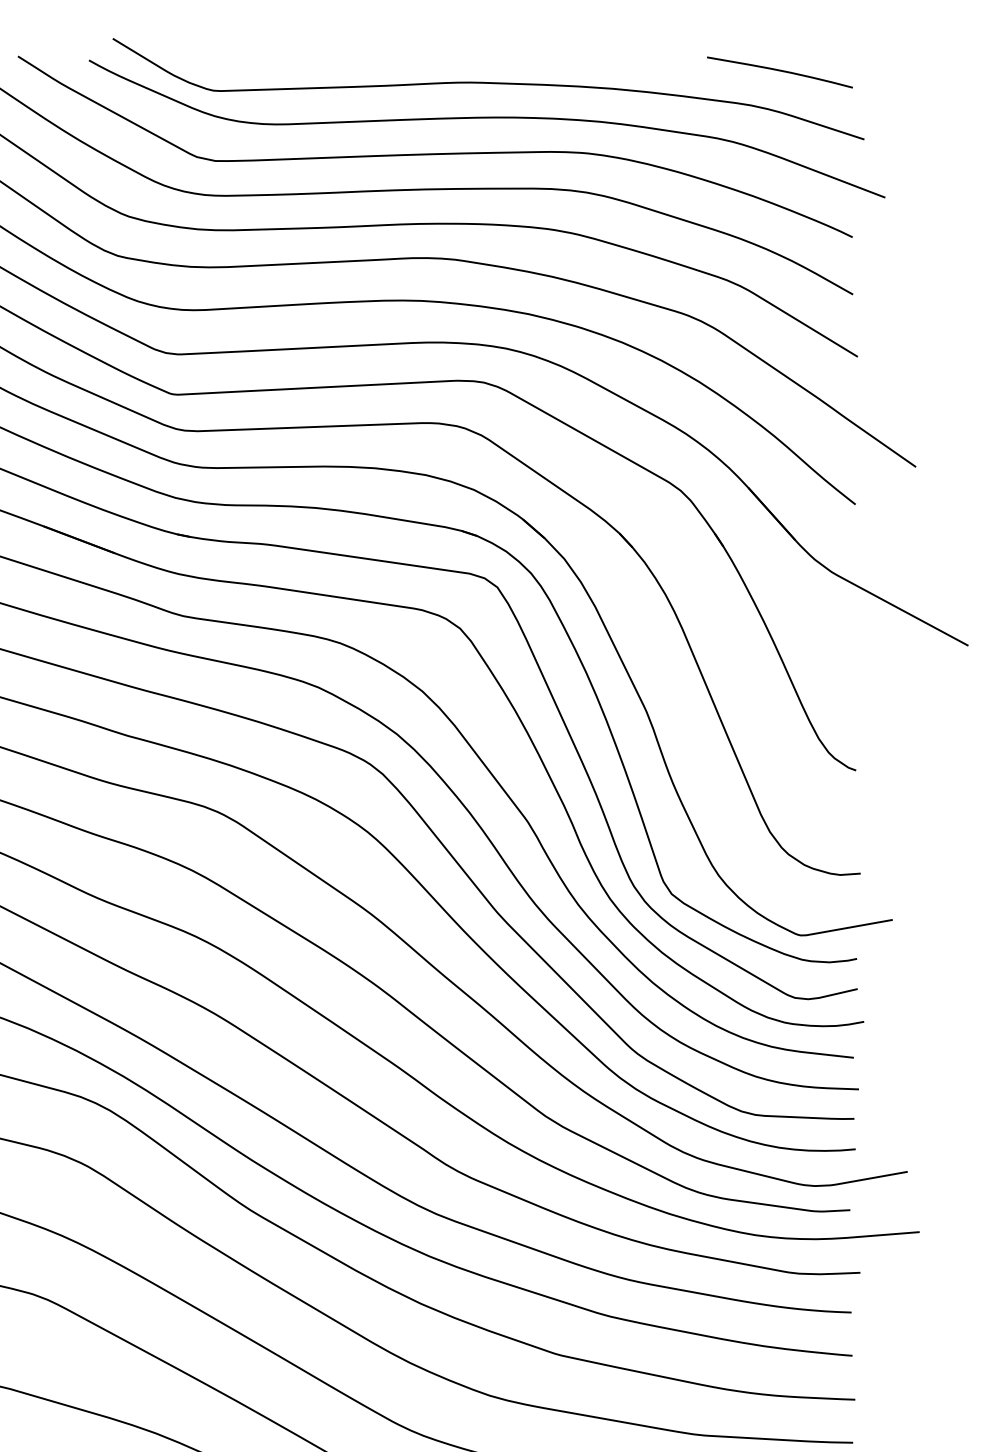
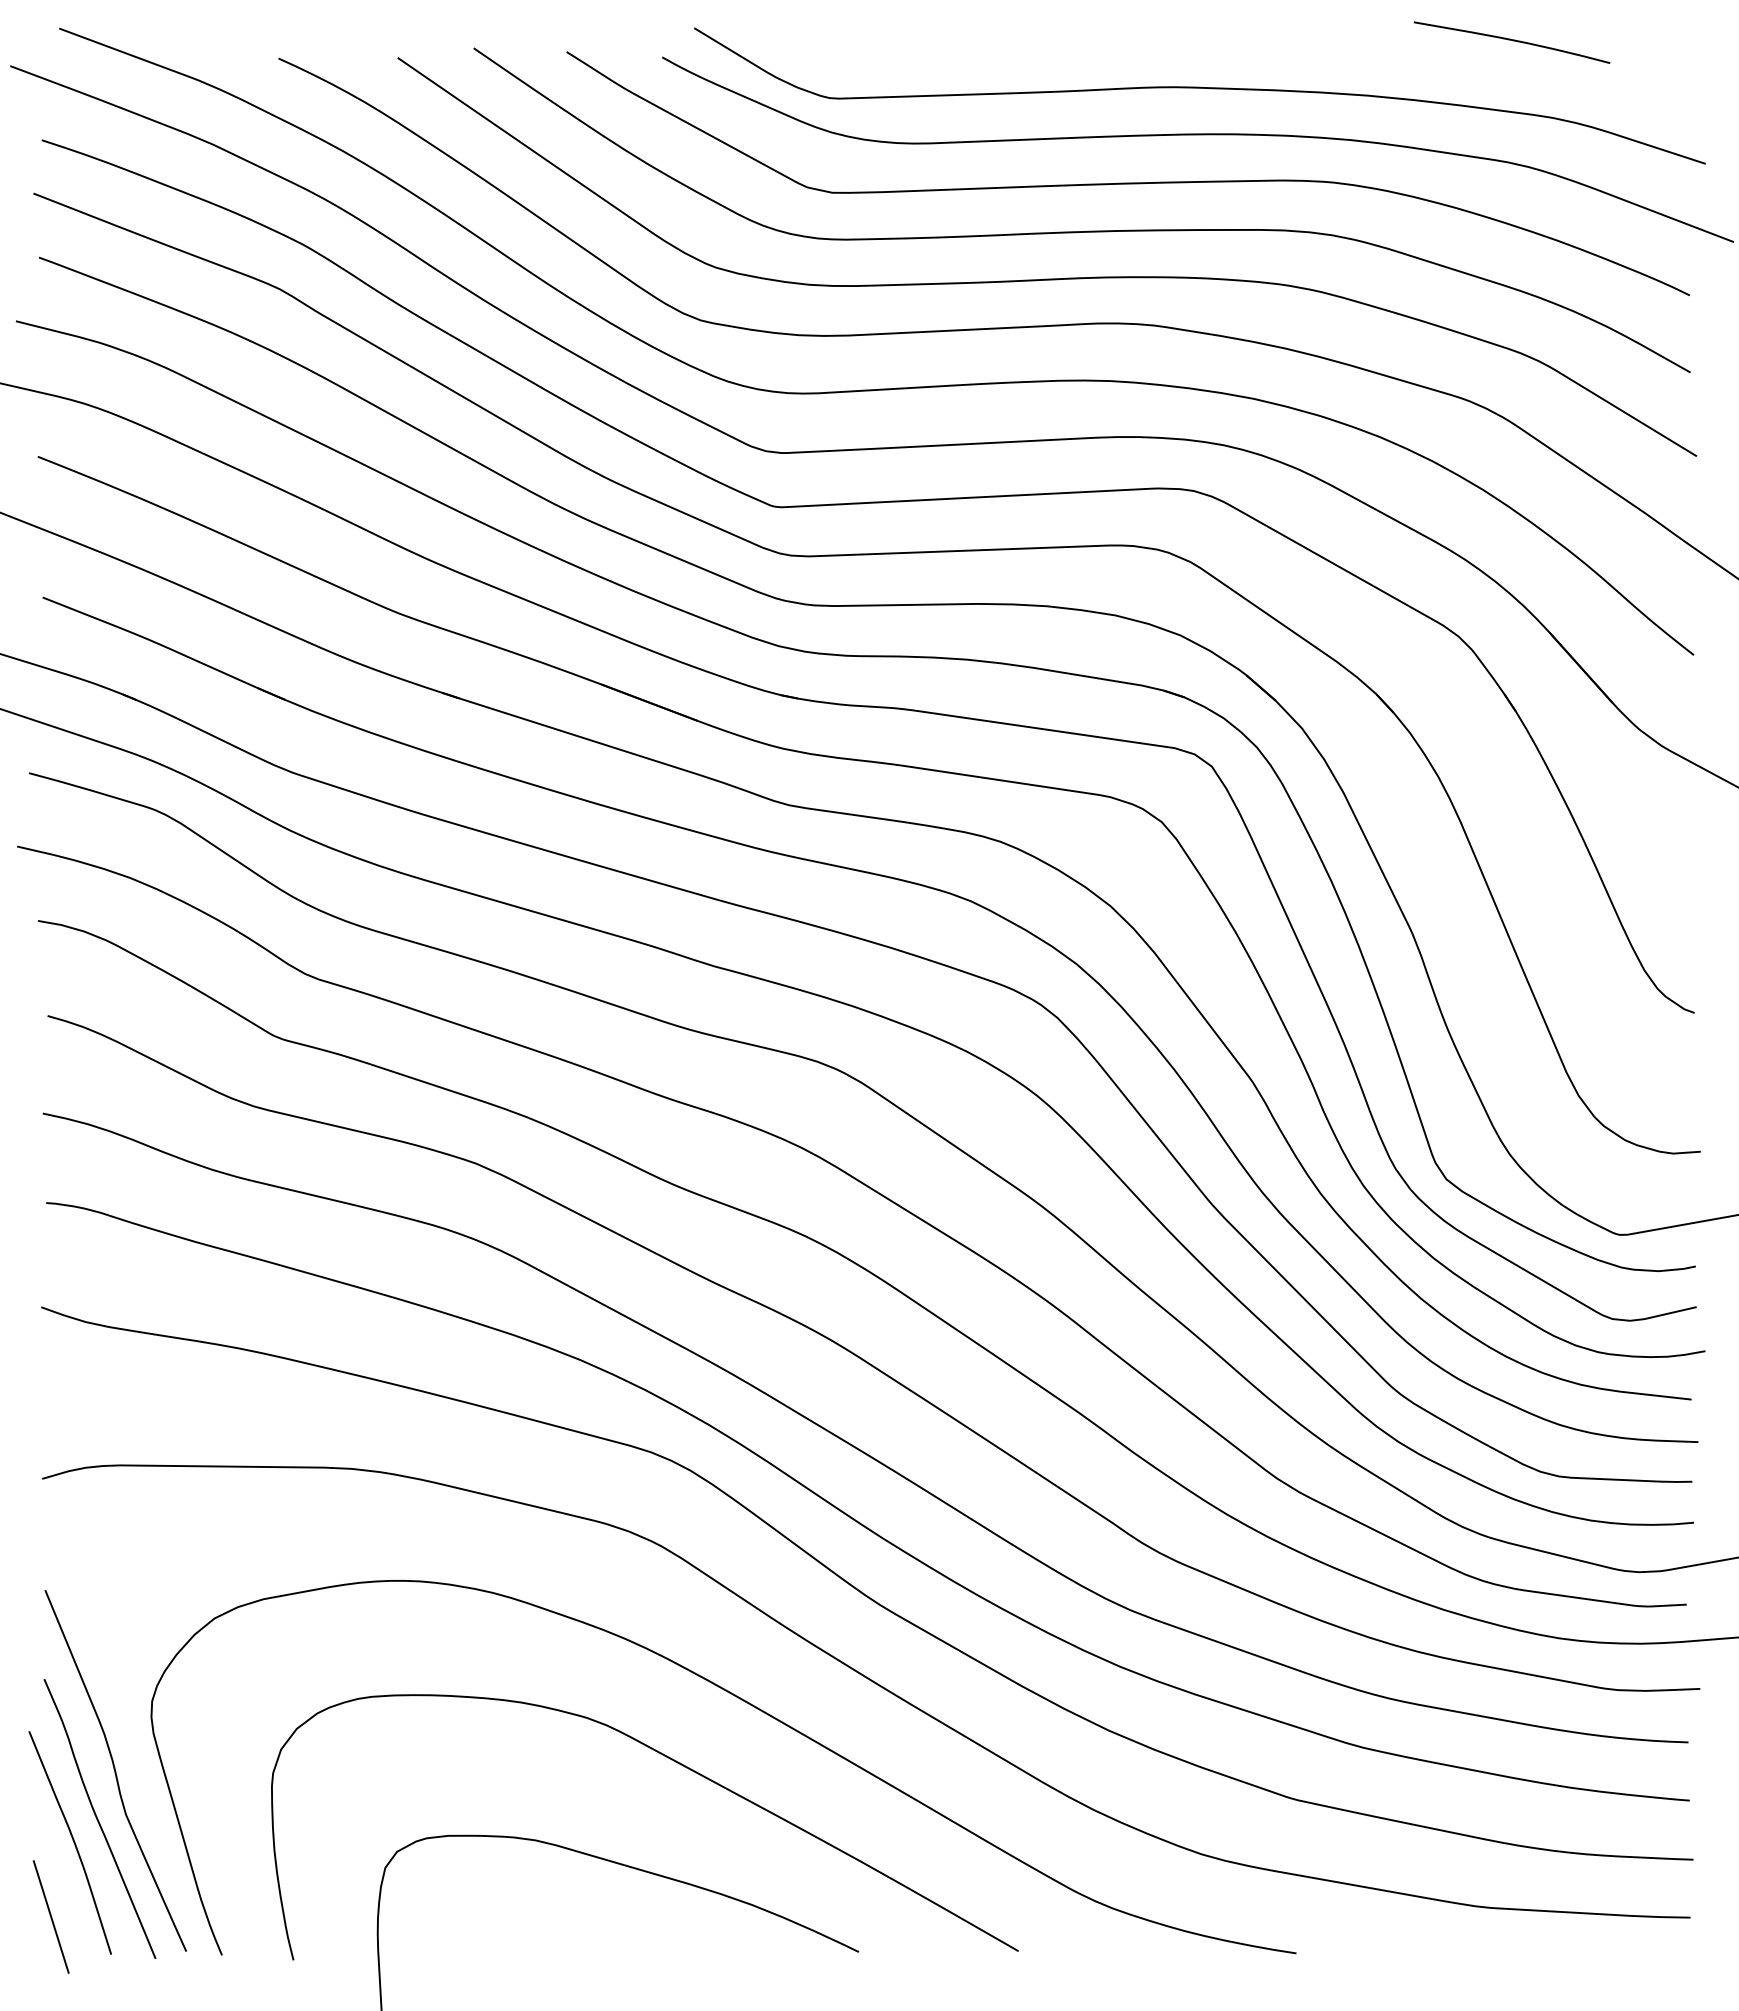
curve: (780, 71) -> (1512, 41), moved

